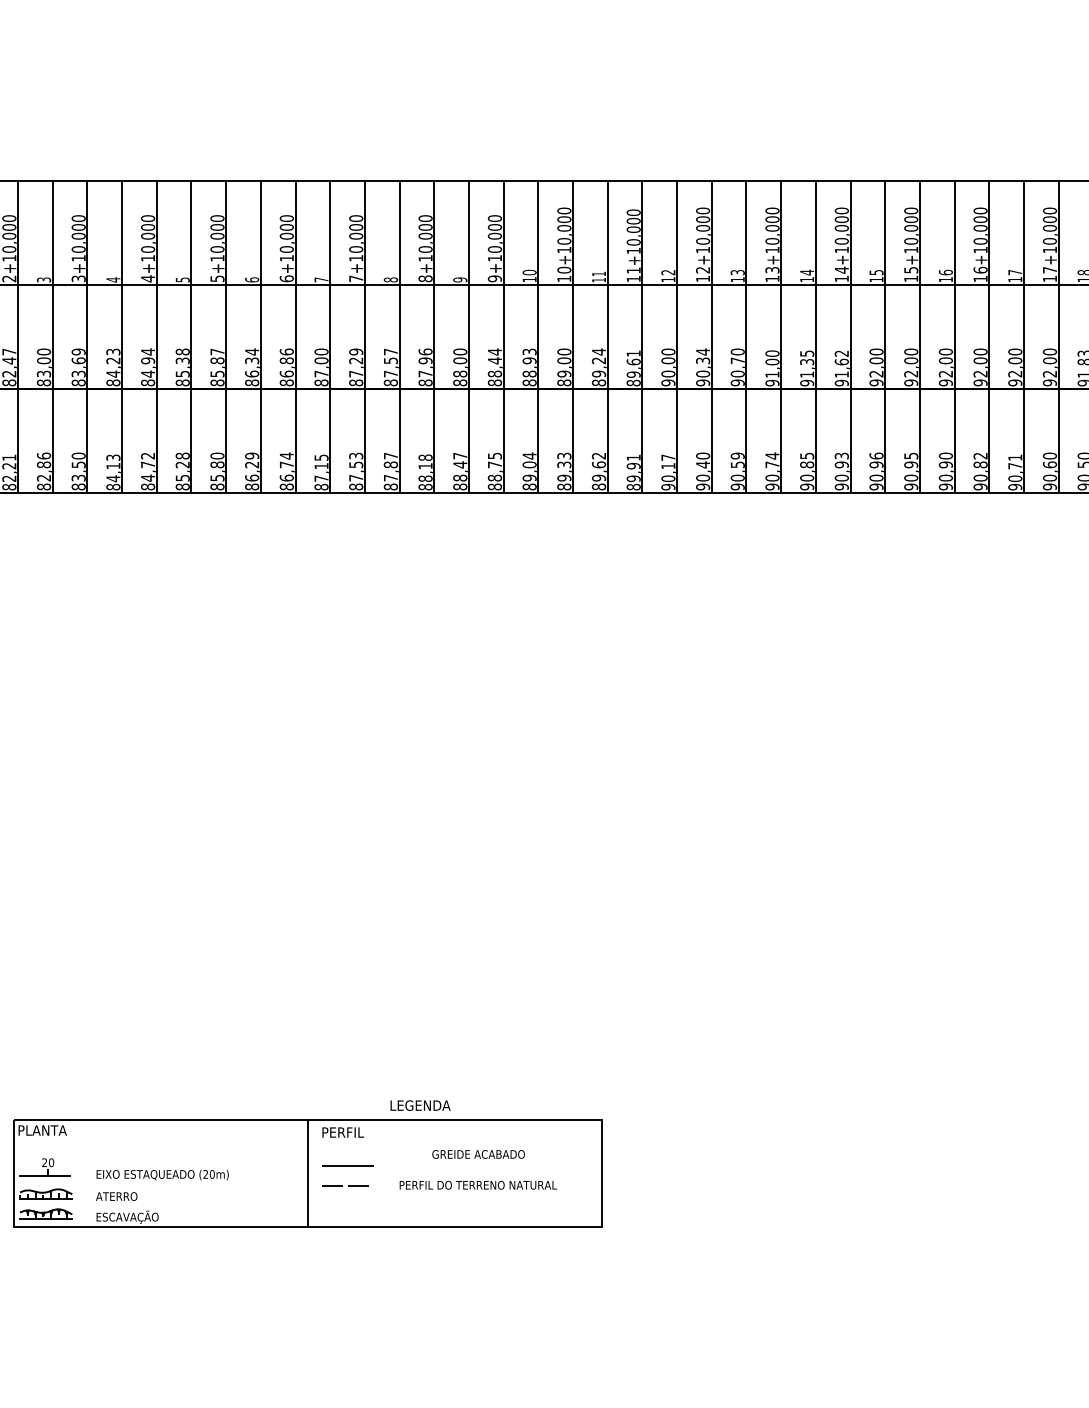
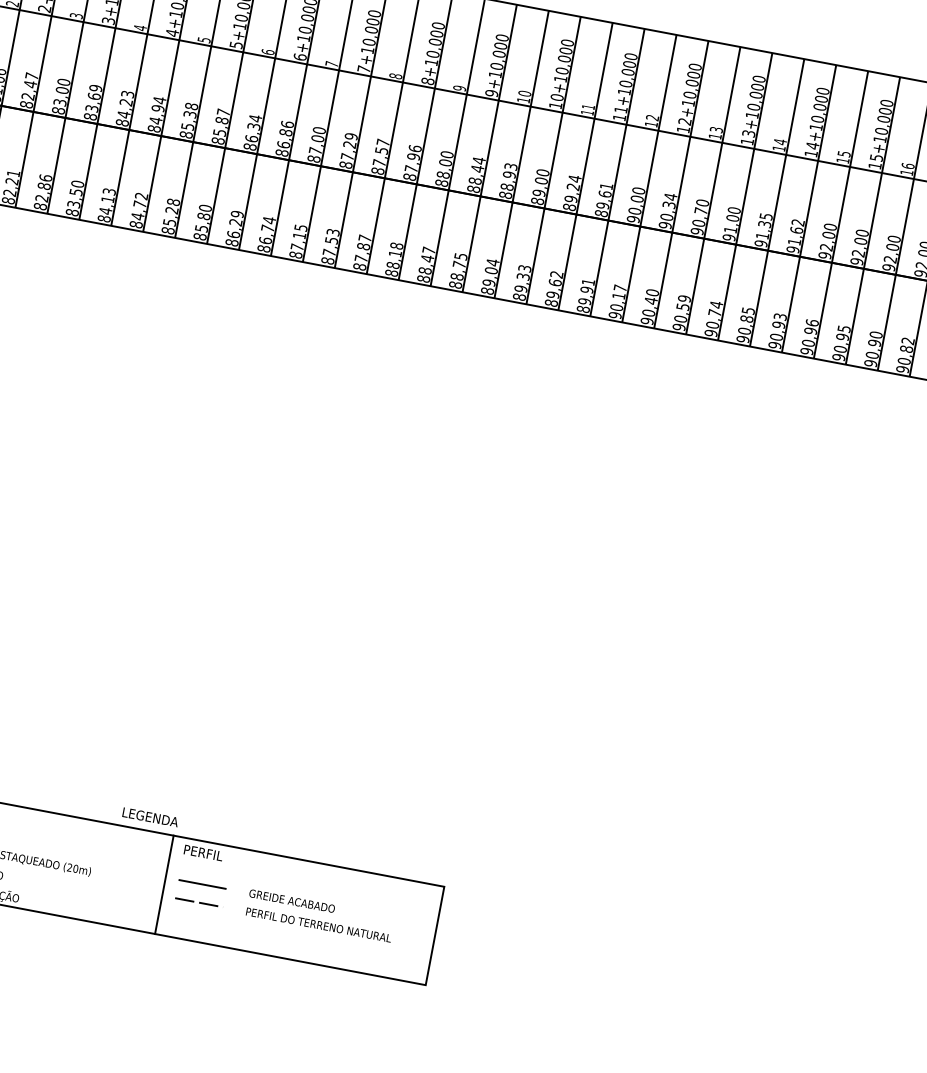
text: (420, 1105) -> (150, 817), moved
text: (478, 1154) -> (292, 901), moved

